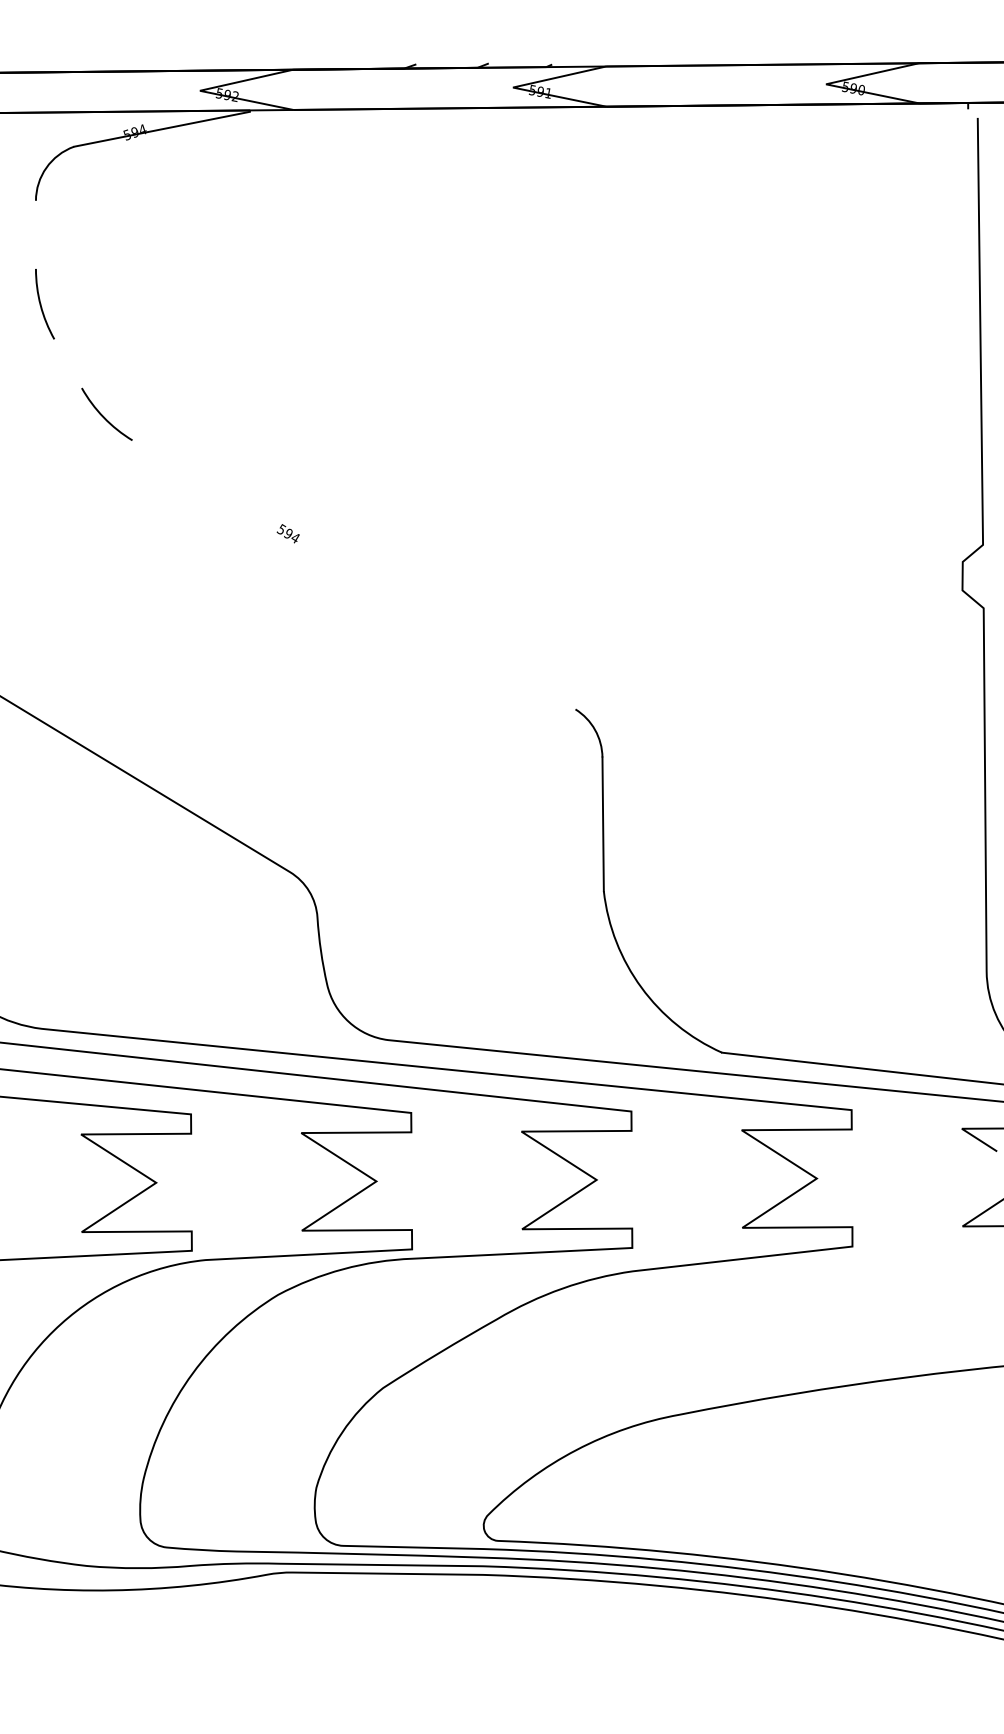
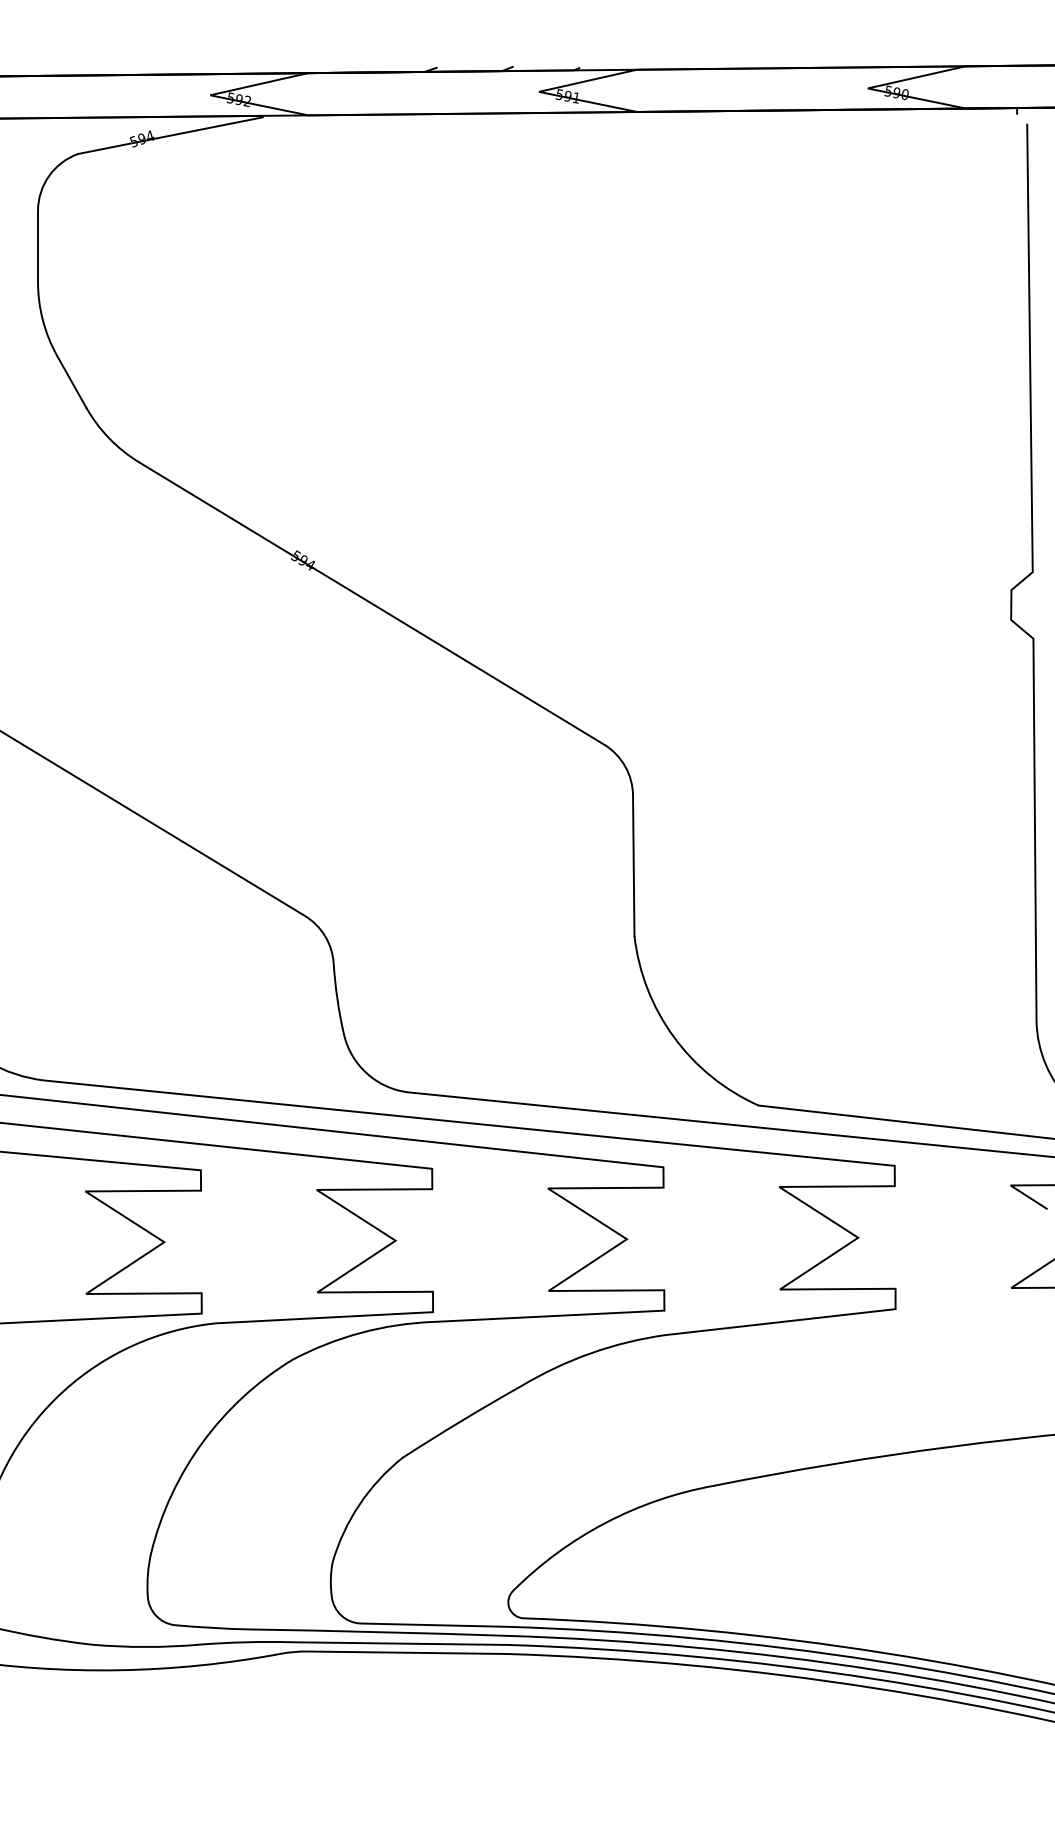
line: (35, 234) -> (37, 246), added
line: (67, 363) -> (71, 381), added
line: (353, 574) -> (371, 603), added

